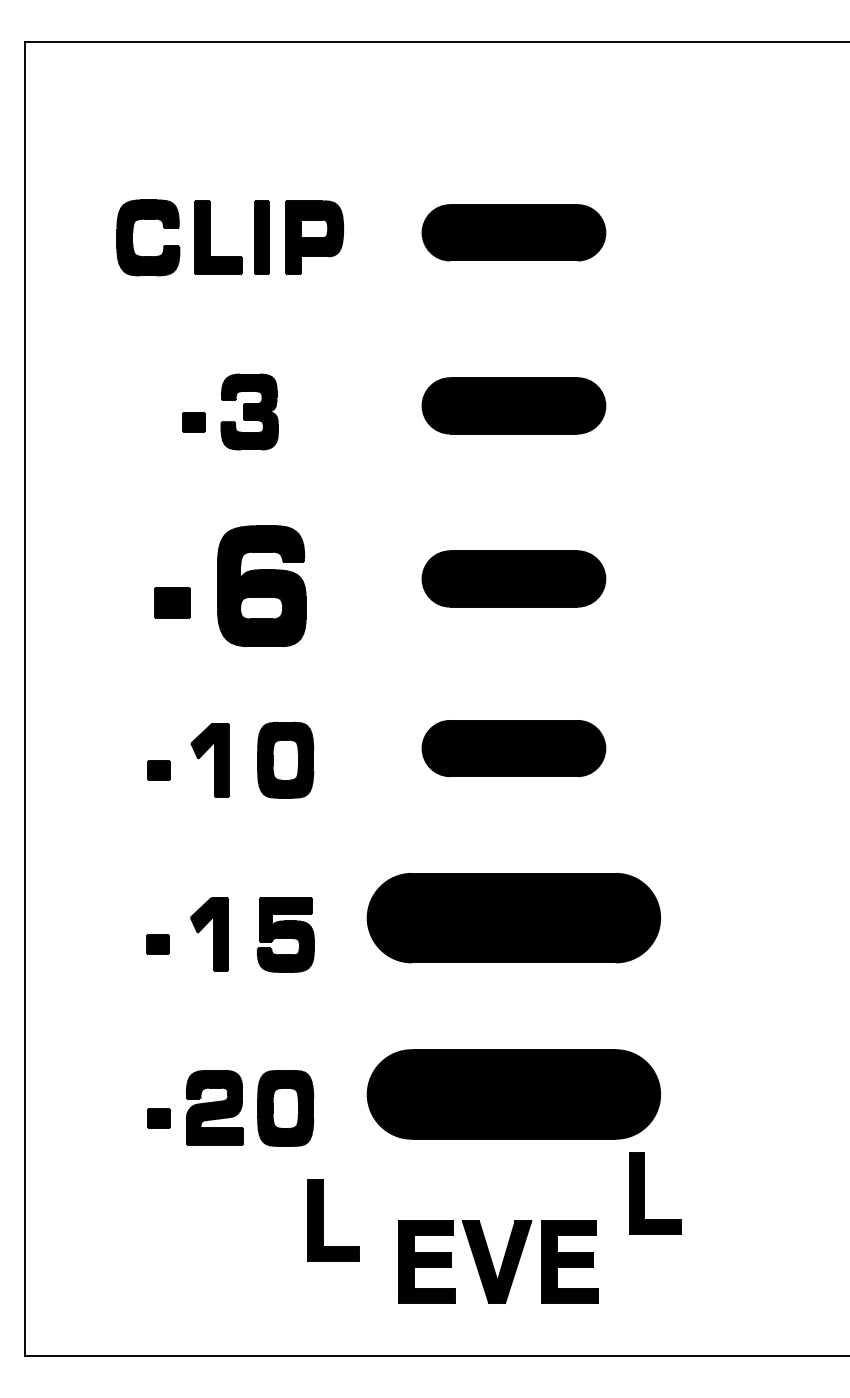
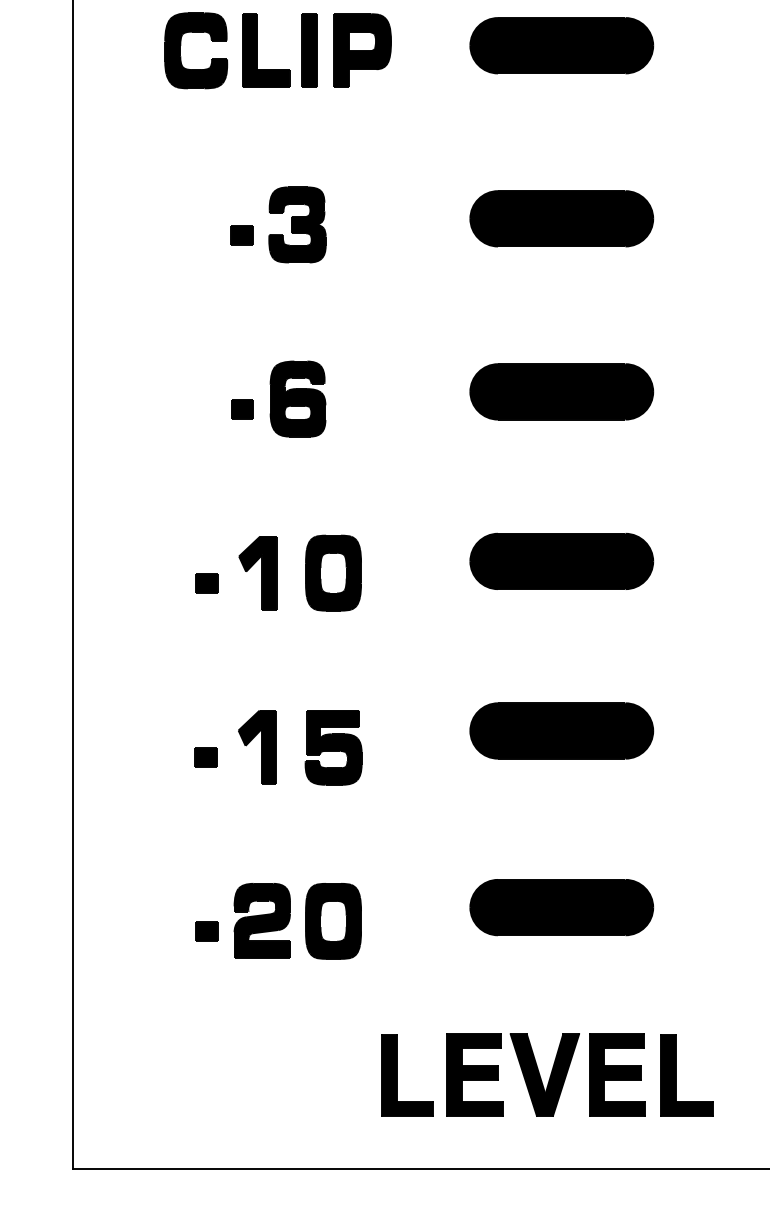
part: (230, 585) -> (278, 398), size x0.62
part: (513, 917) -> (561, 730), size x0.62
part: (513, 1094) -> (561, 907), size x0.62
part: (644, 1193) -> (676, 1075), moved
part: (323, 1220) -> (397, 1075), moved

